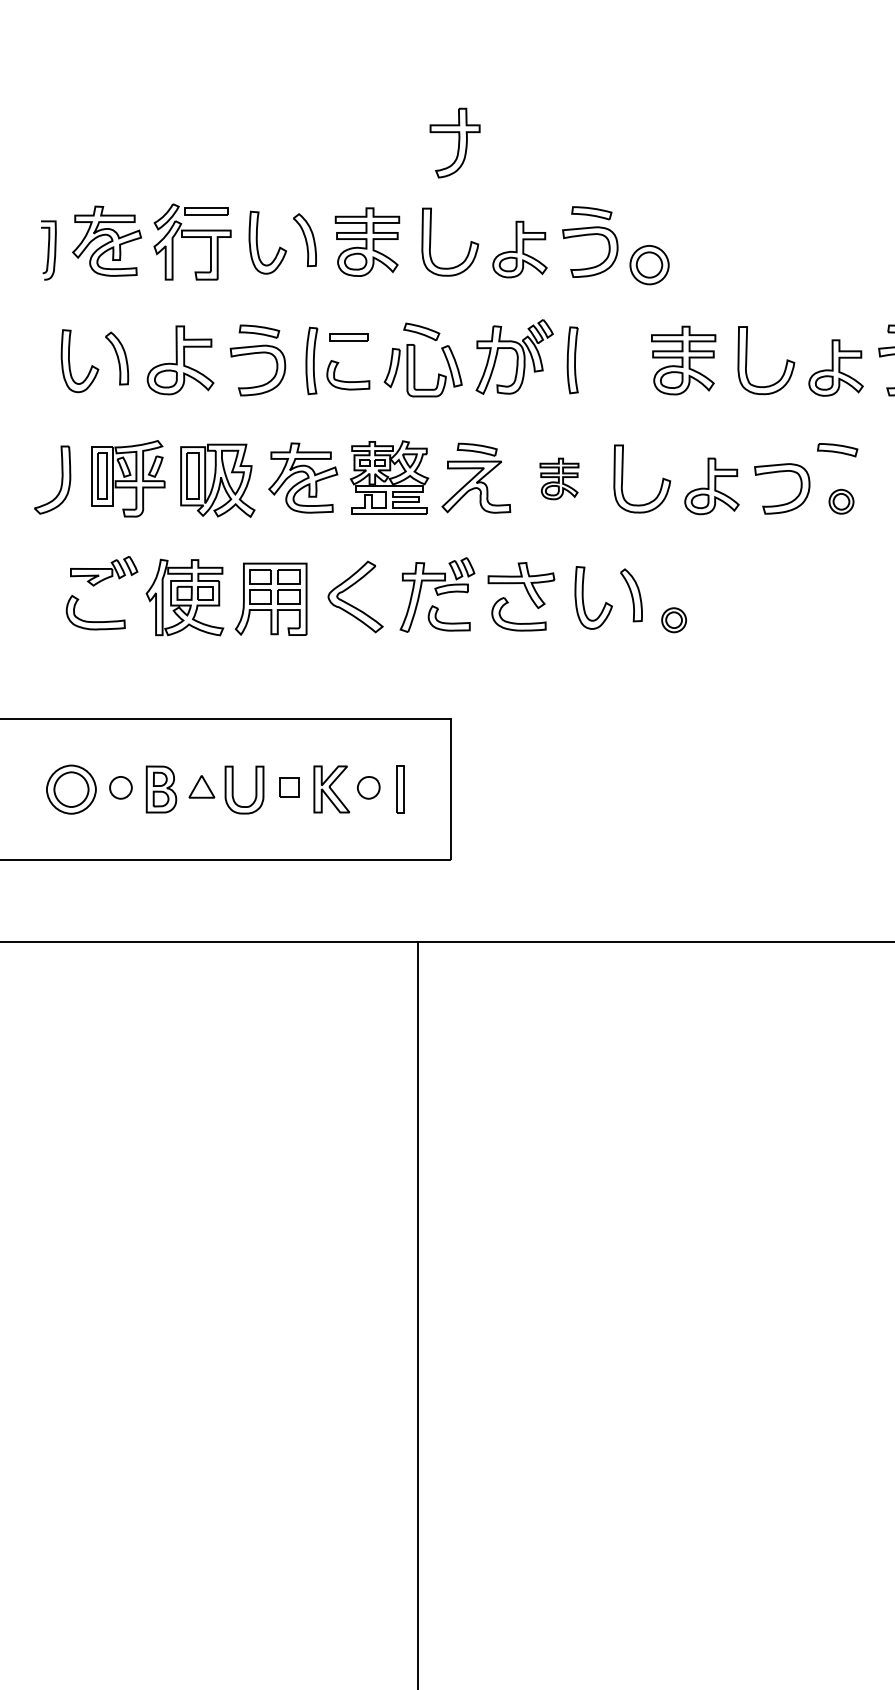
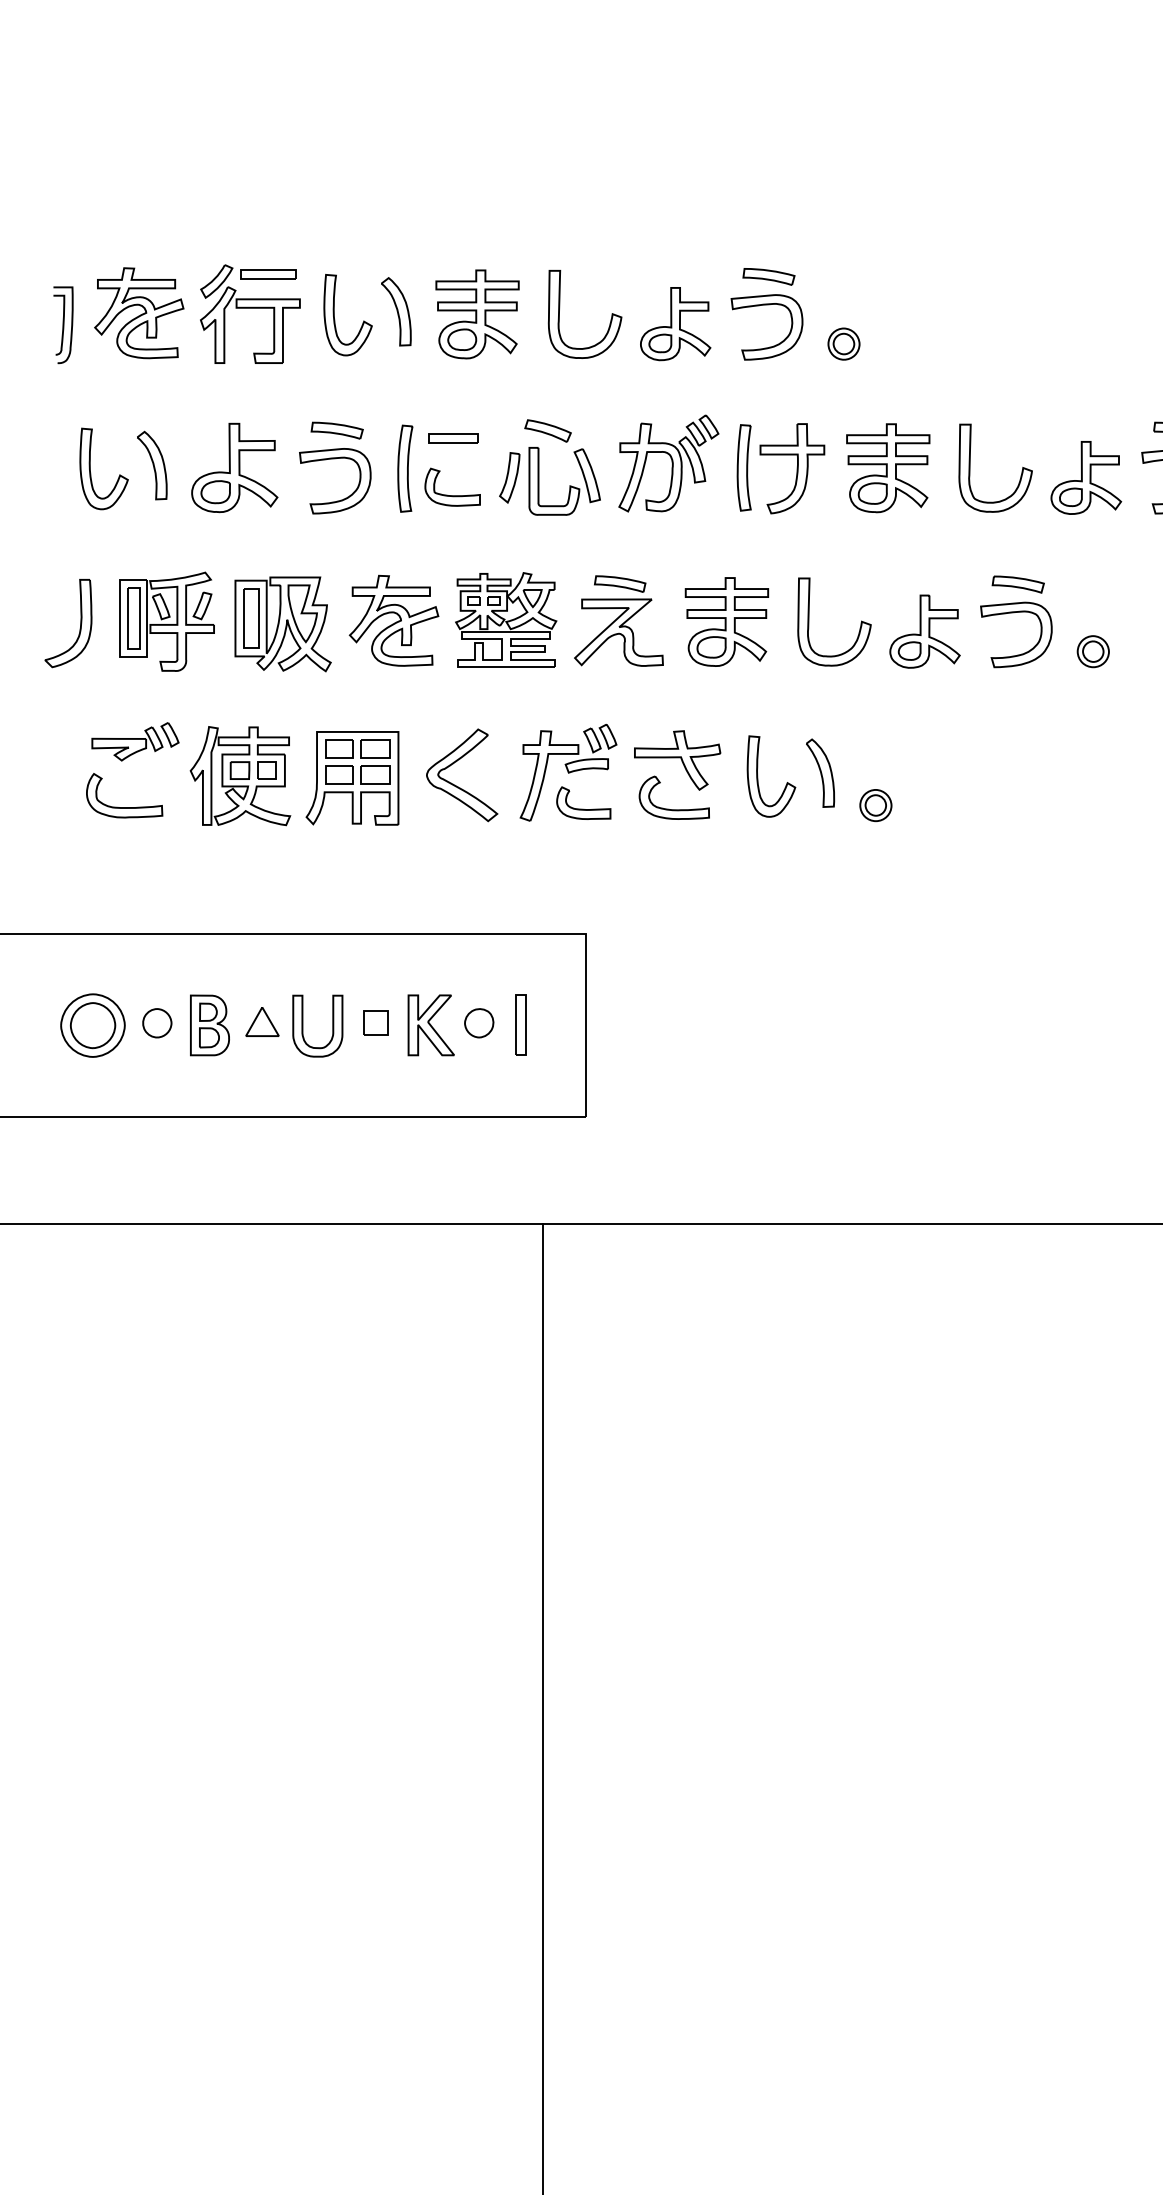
part: (455, 142) -> (792, 468), moved
part: (649, 264) -> (843, 343), size x0.62
part: (837, 450) -> (1017, 584), moved
part: (559, 478) -> (726, 621), size x1.67

